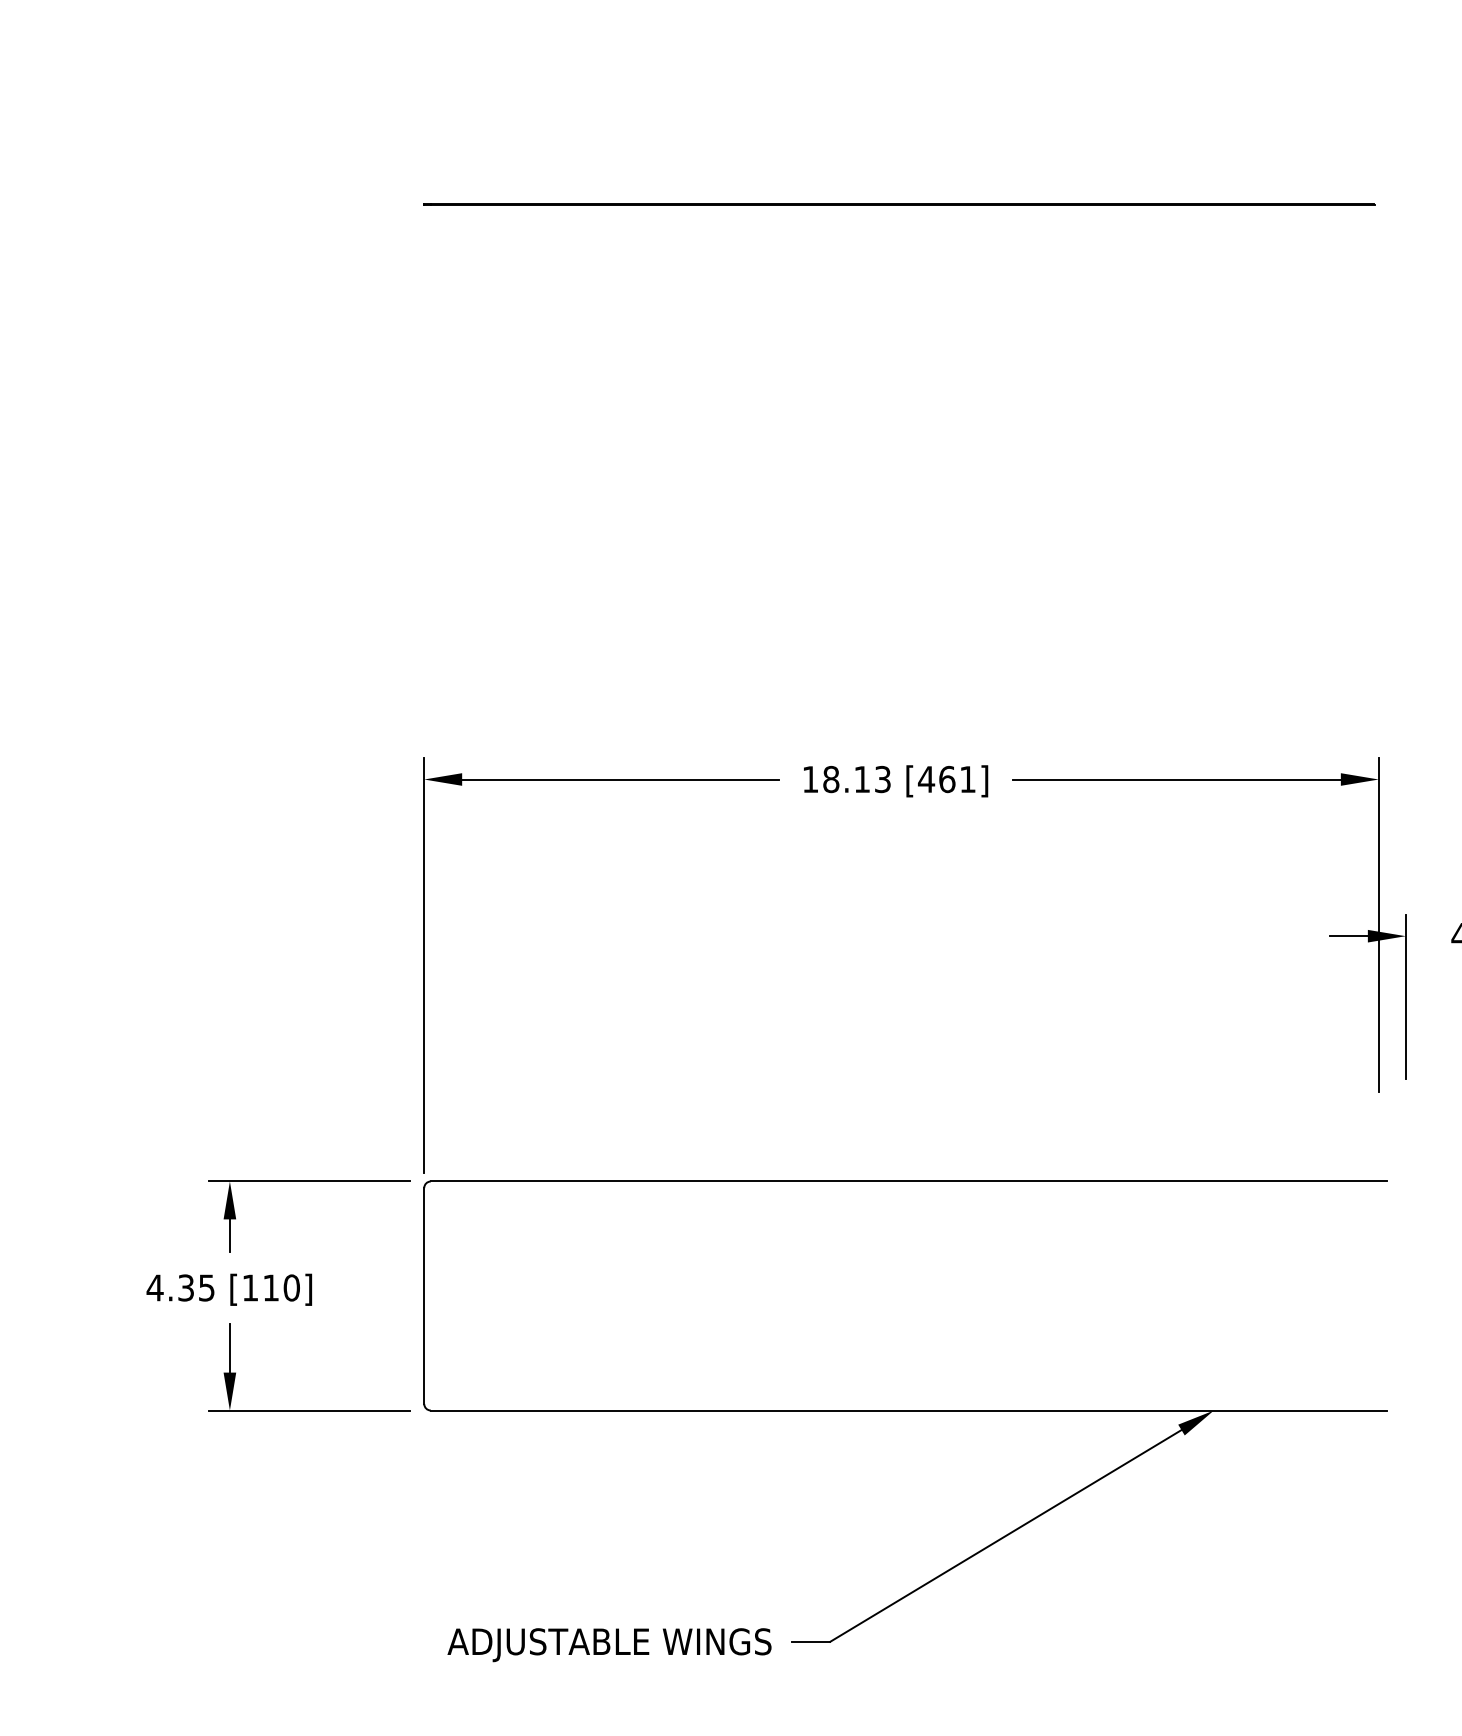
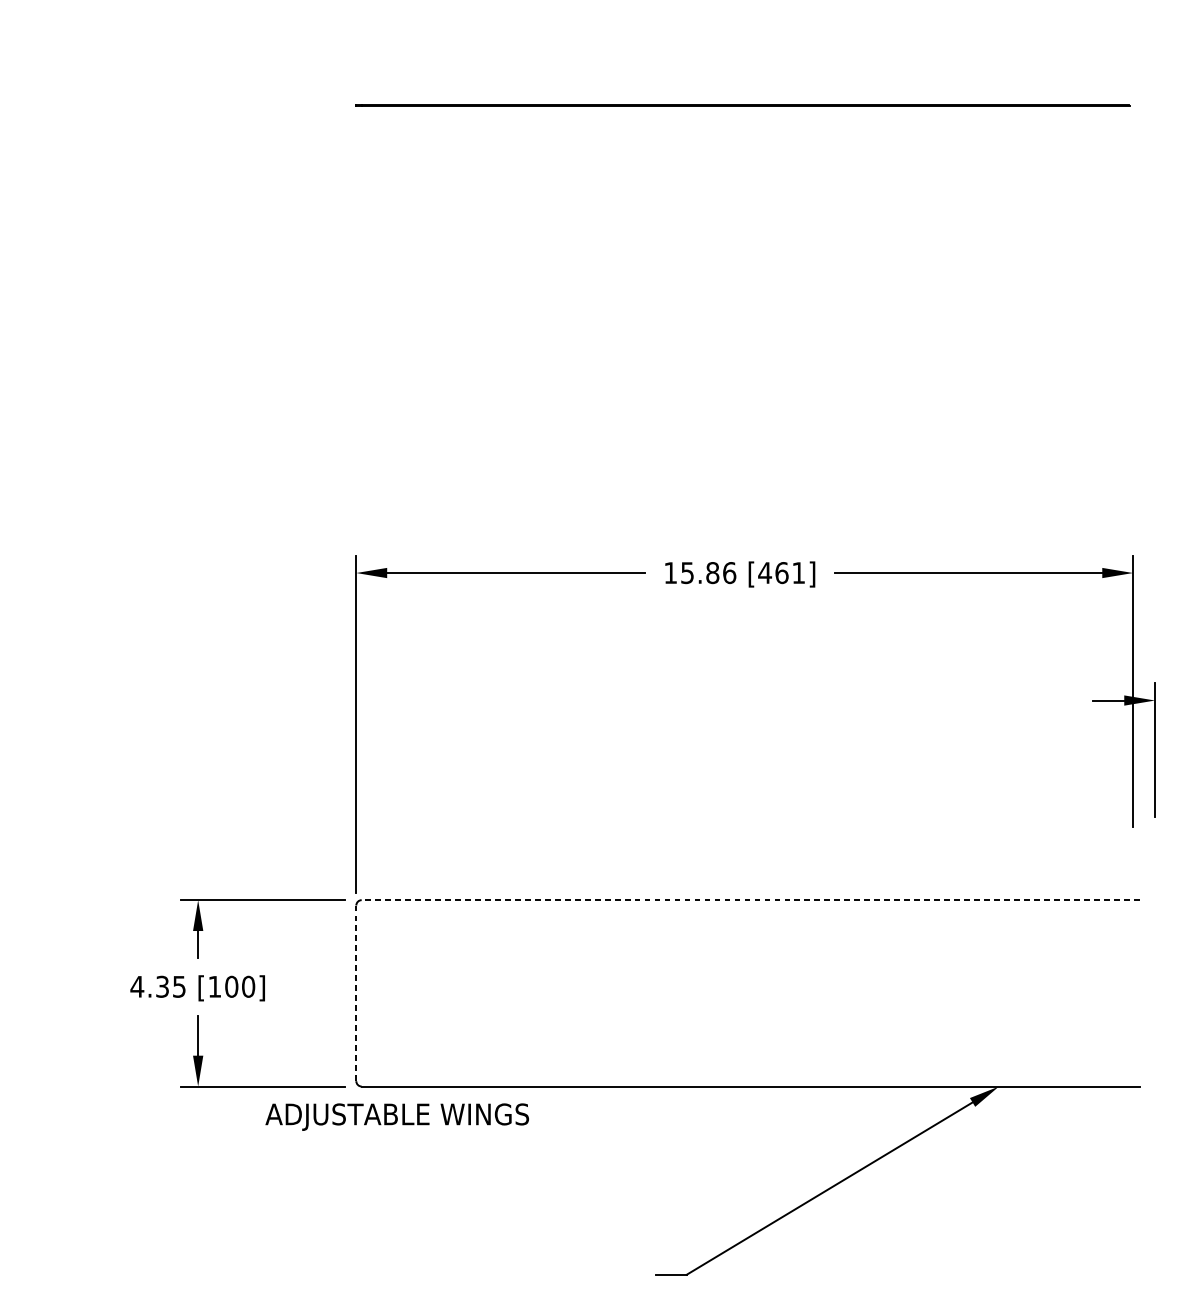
text: (857, 779) -> (708, 573), 18.13 -> 15.86
line: (908, 1181) -> (750, 900), solid -> dashed
text: (271, 1287) -> (232, 986), [110] -> [100]
line: (424, 1296) -> (356, 993), solid -> dashed
text: (609, 1645) -> (397, 1117), moved

